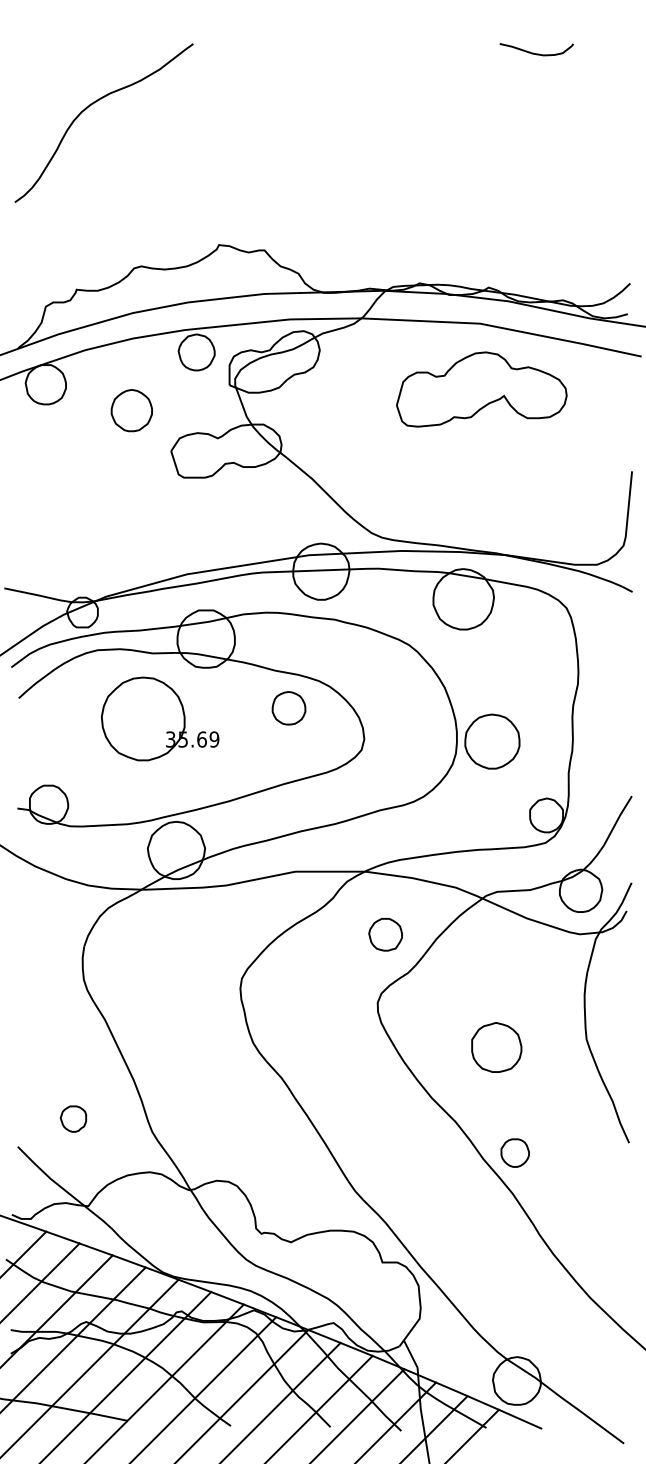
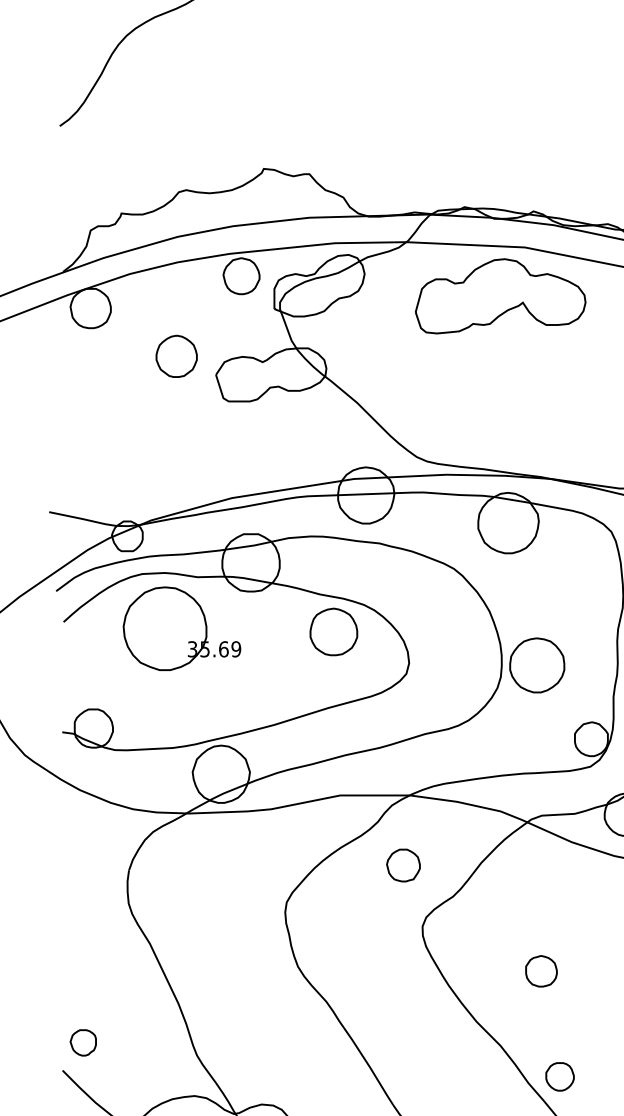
part: (481, 389) -> (500, 296), moved
part: (131, 410) -> (176, 356), moved
part: (288, 708) -> (333, 632), size x1.43
part: (160, 718) -> (182, 628), moved
part: (385, 934) -> (403, 865), moved
part: (496, 1047) -> (541, 971), size x0.62
part: (73, 1118) -> (83, 1042), moved

